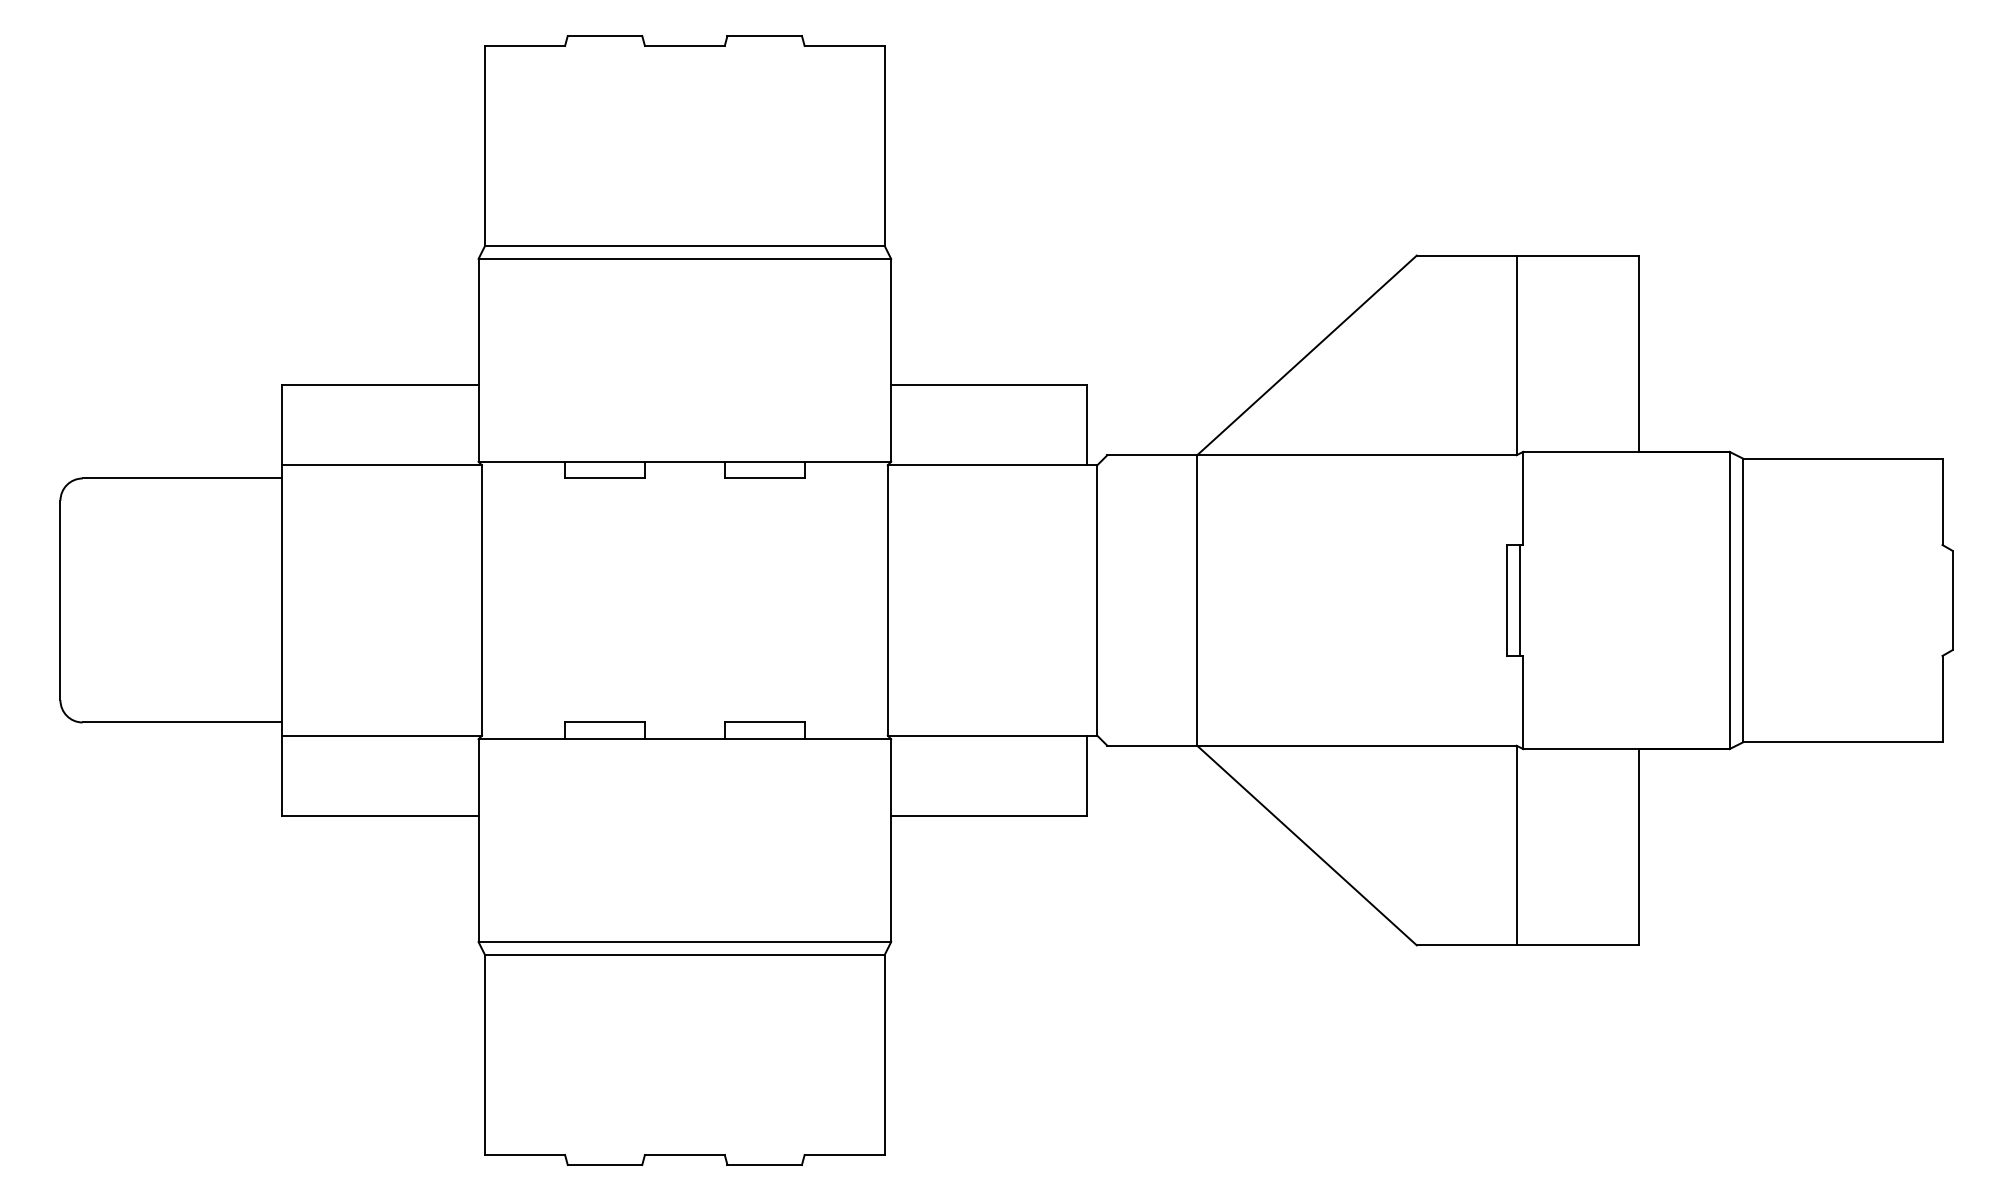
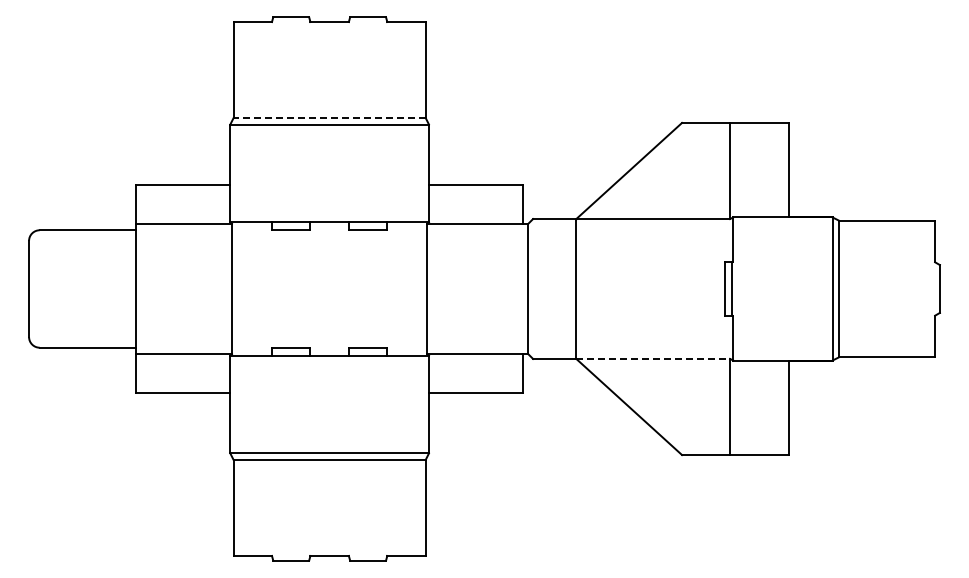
line: (684, 246) -> (329, 118), solid -> dashed
line: (1357, 744) -> (653, 358), solid -> dashed

